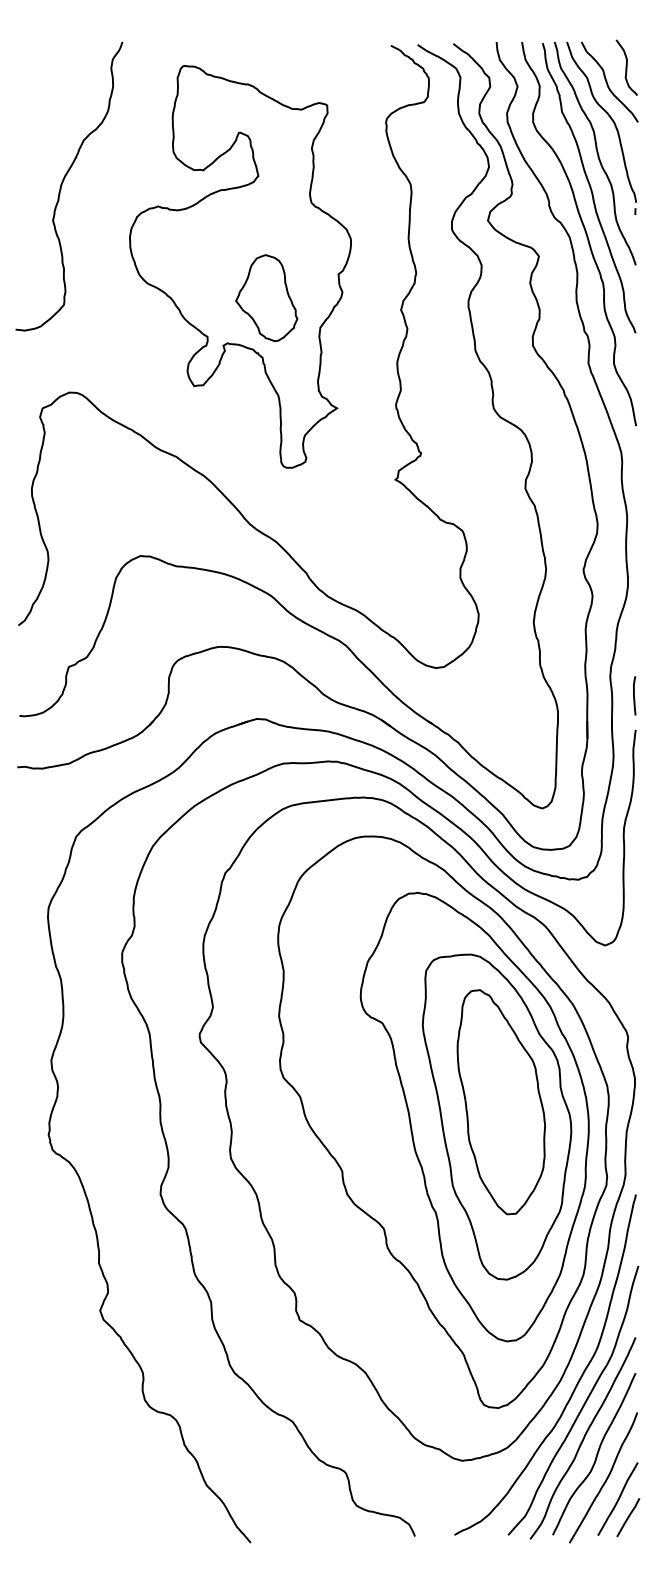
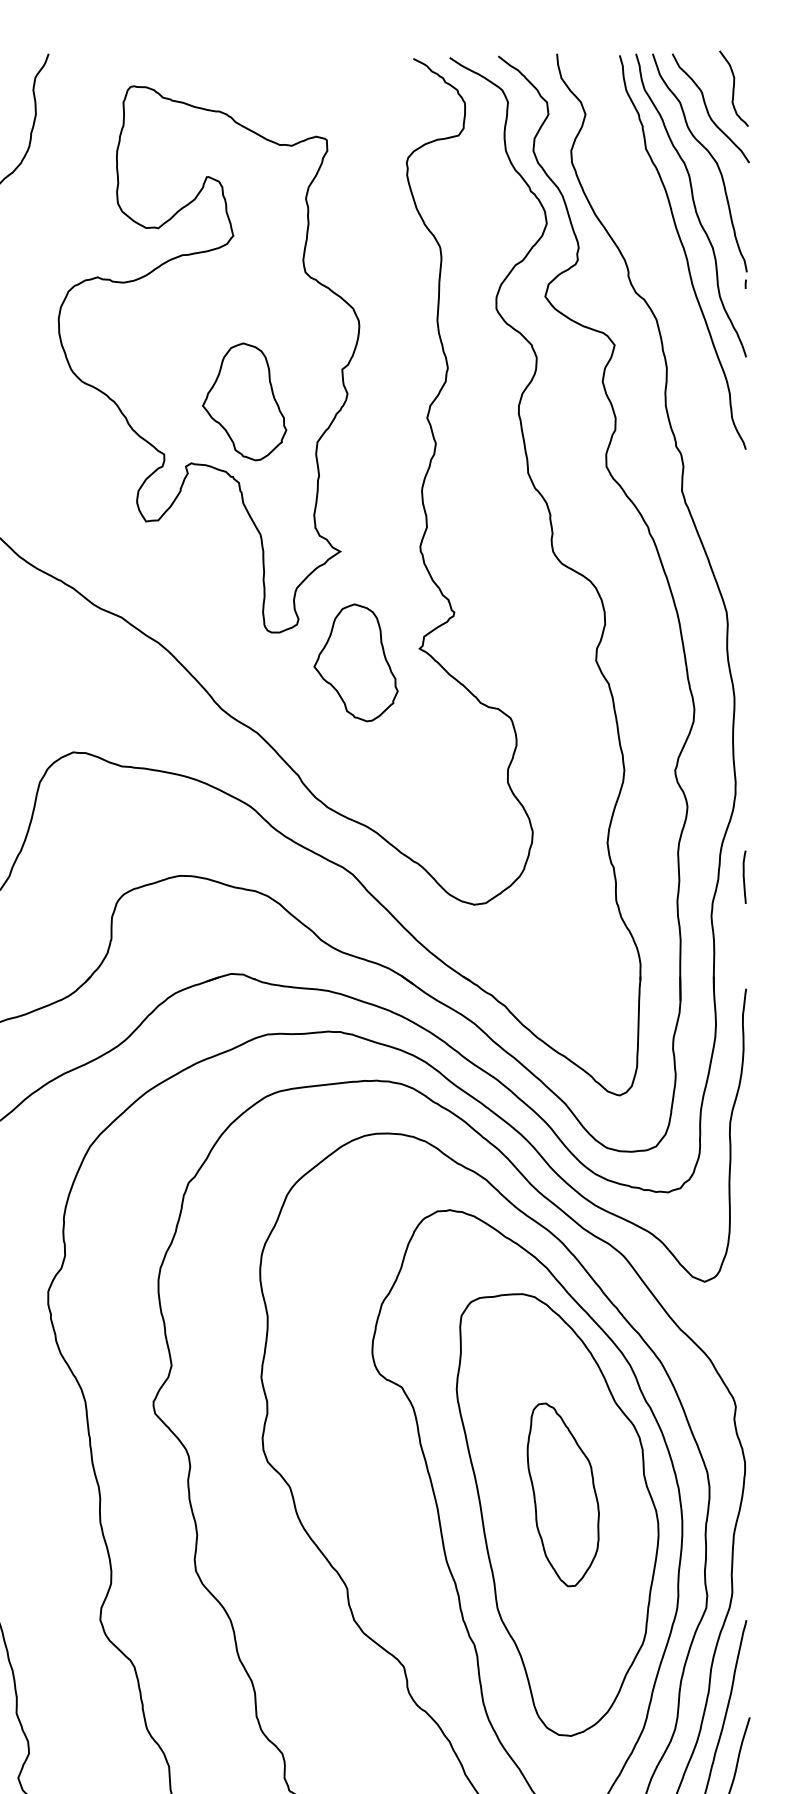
curve: (584, 231) -> (676, 311), removed
part: (348, 489) -> (355, 662), added
curve: (634, 695) -> (744, 876), moved
part: (500, 1102) -> (562, 1495), size x0.6

